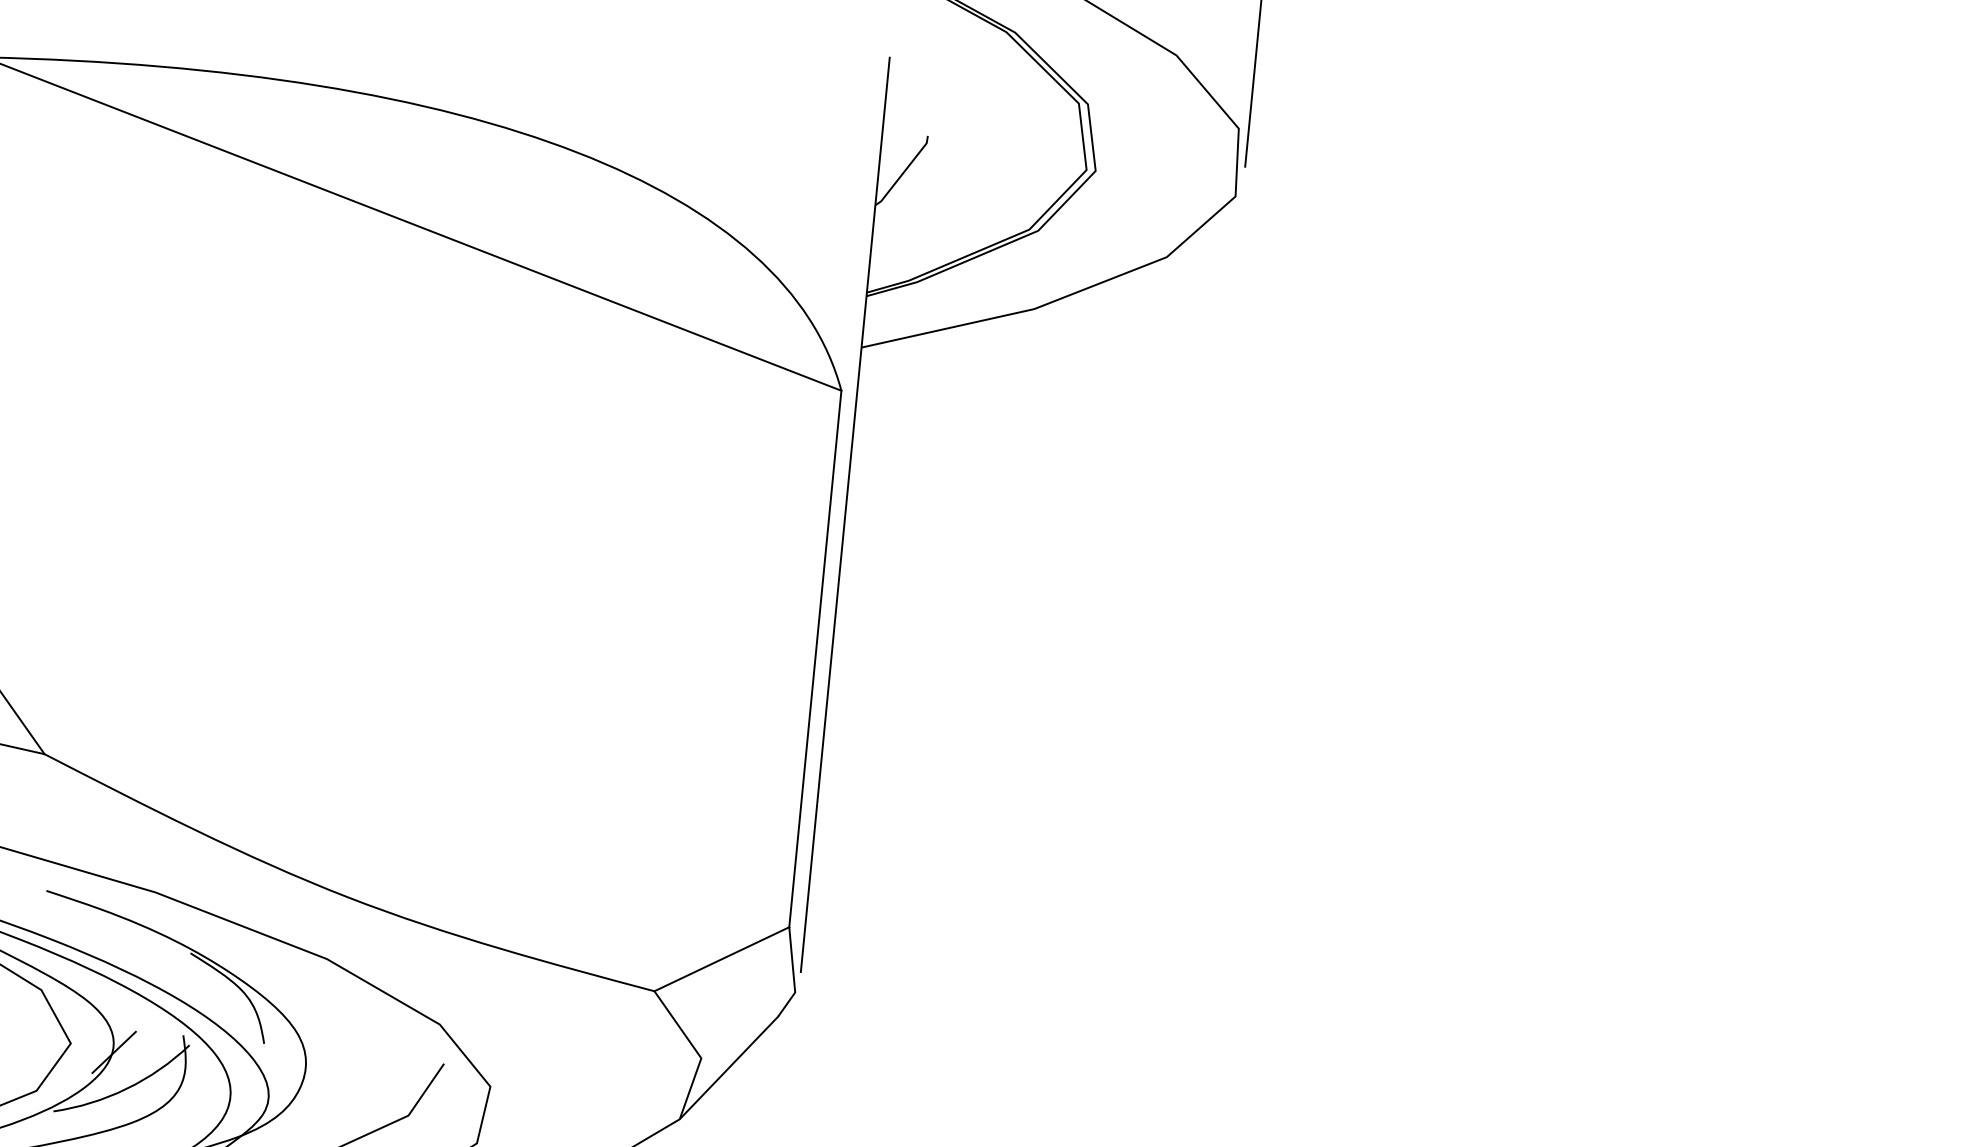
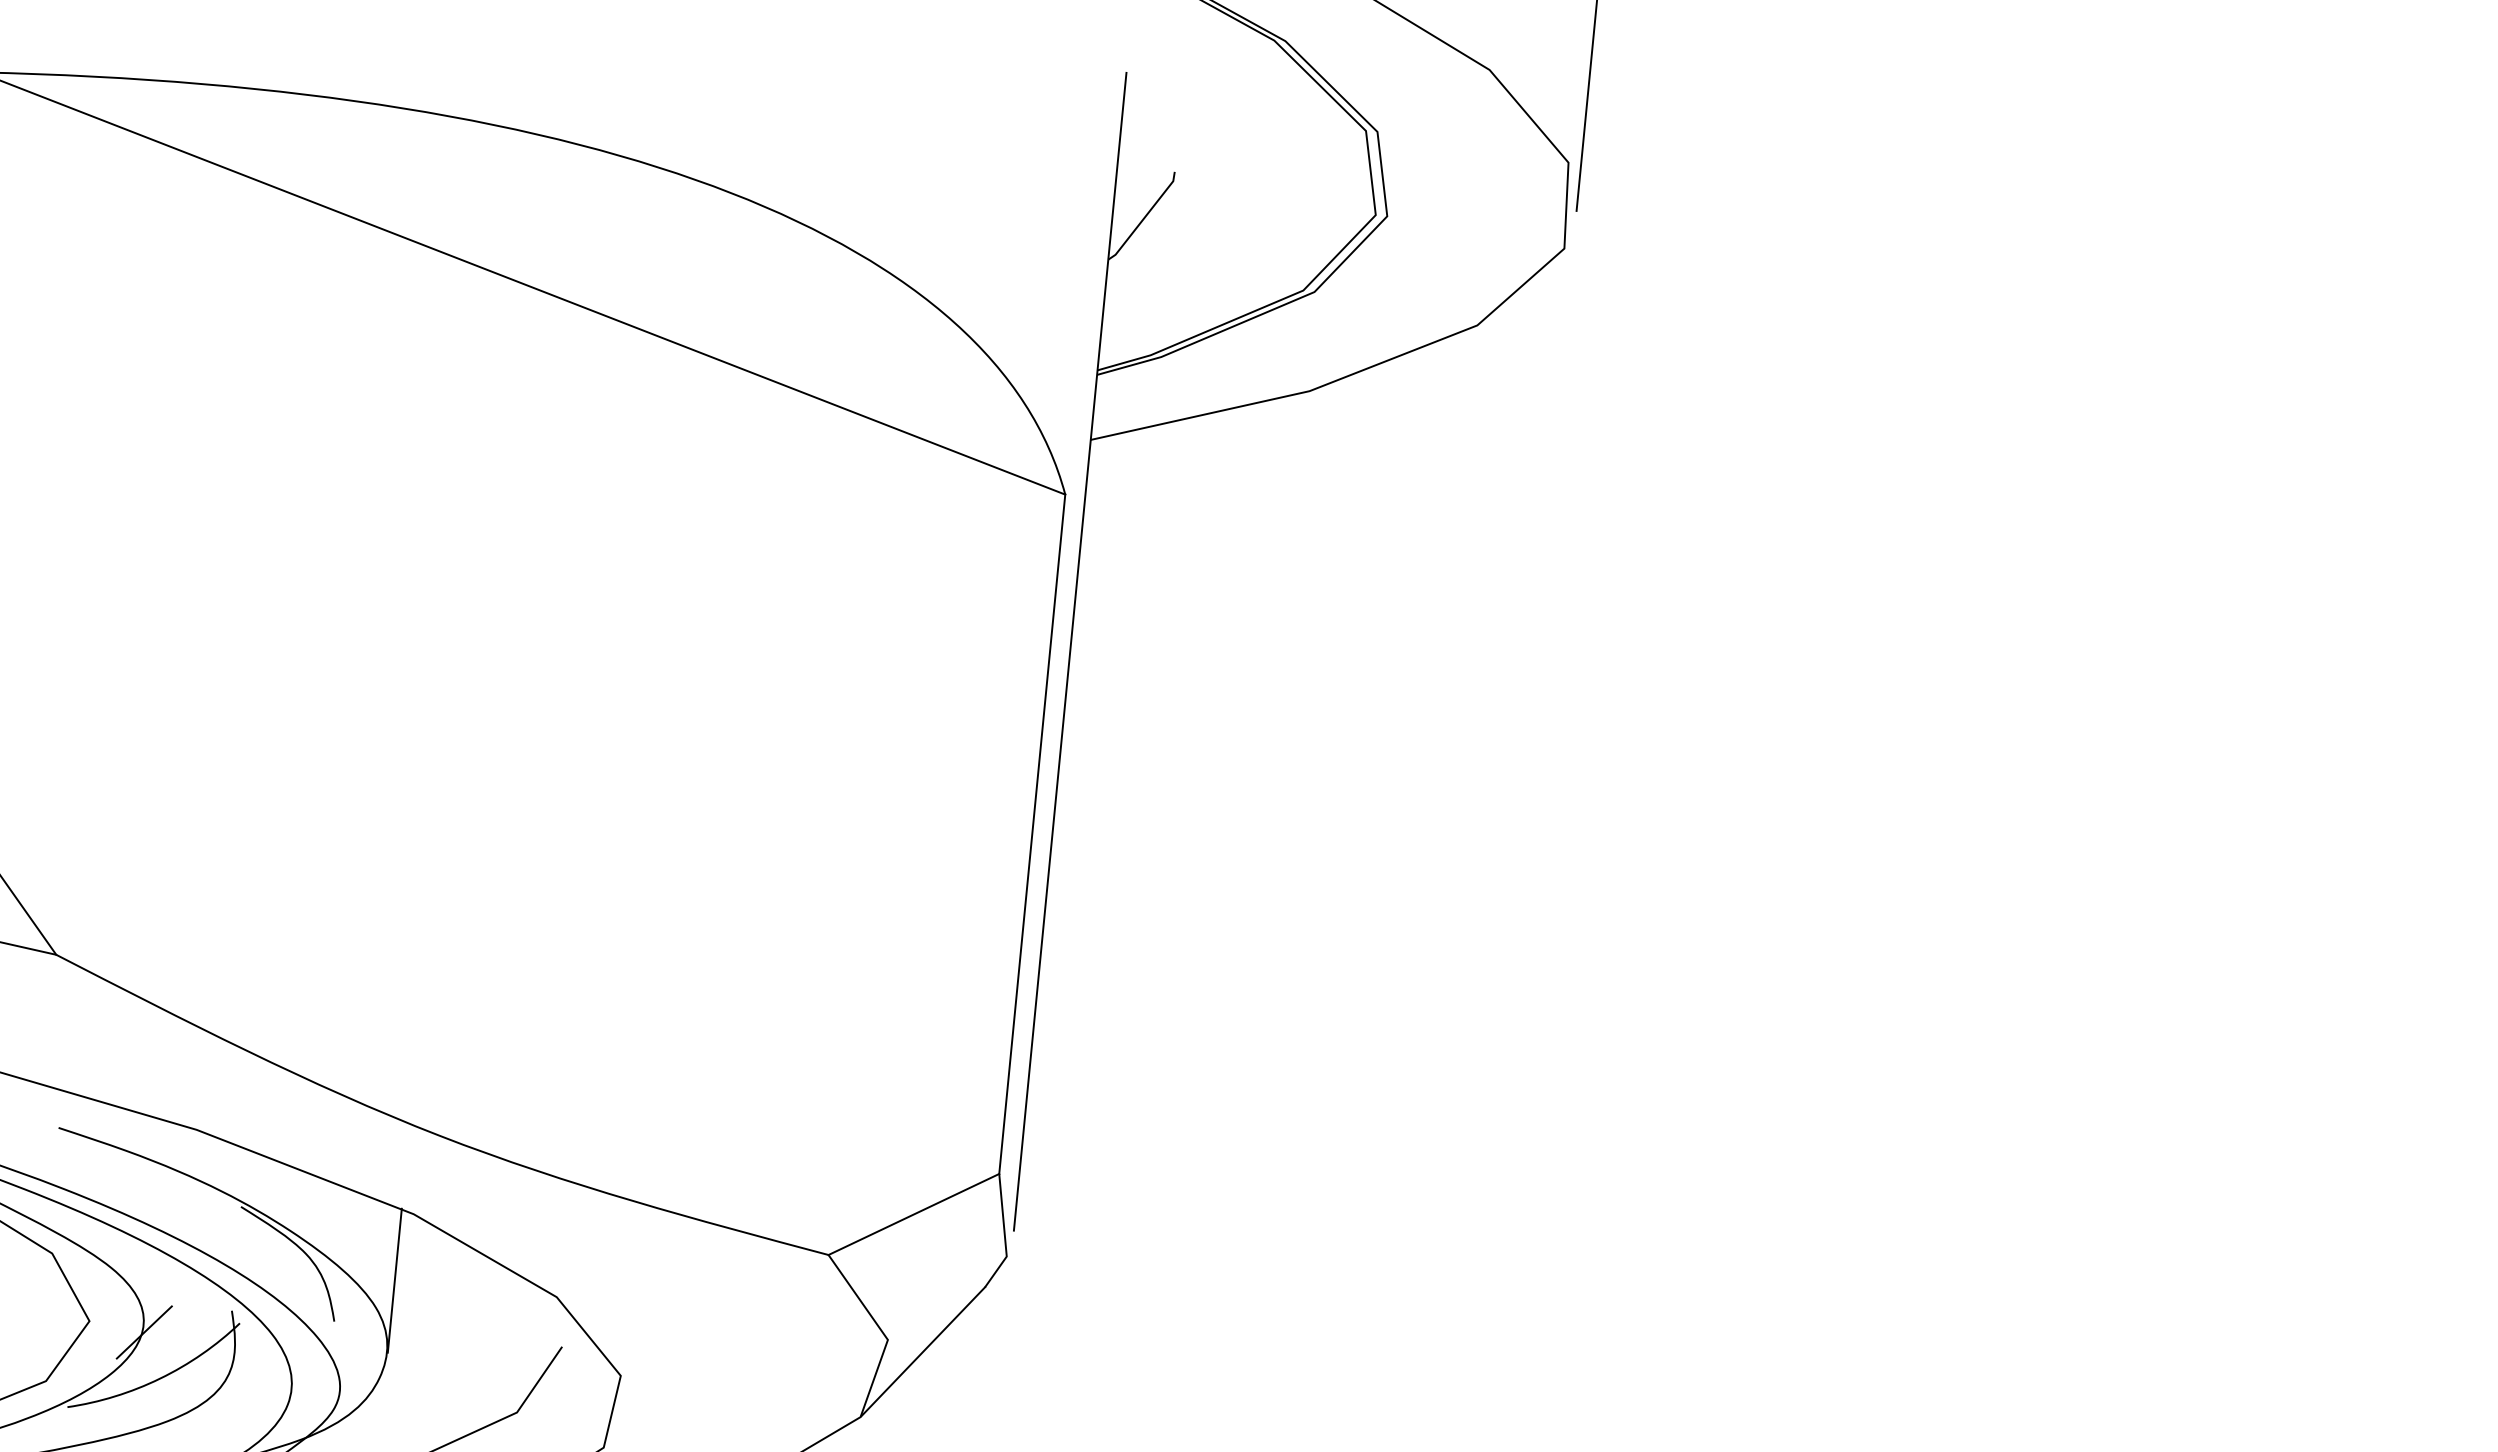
line: (311, 1011) -> (394, 1280), added

